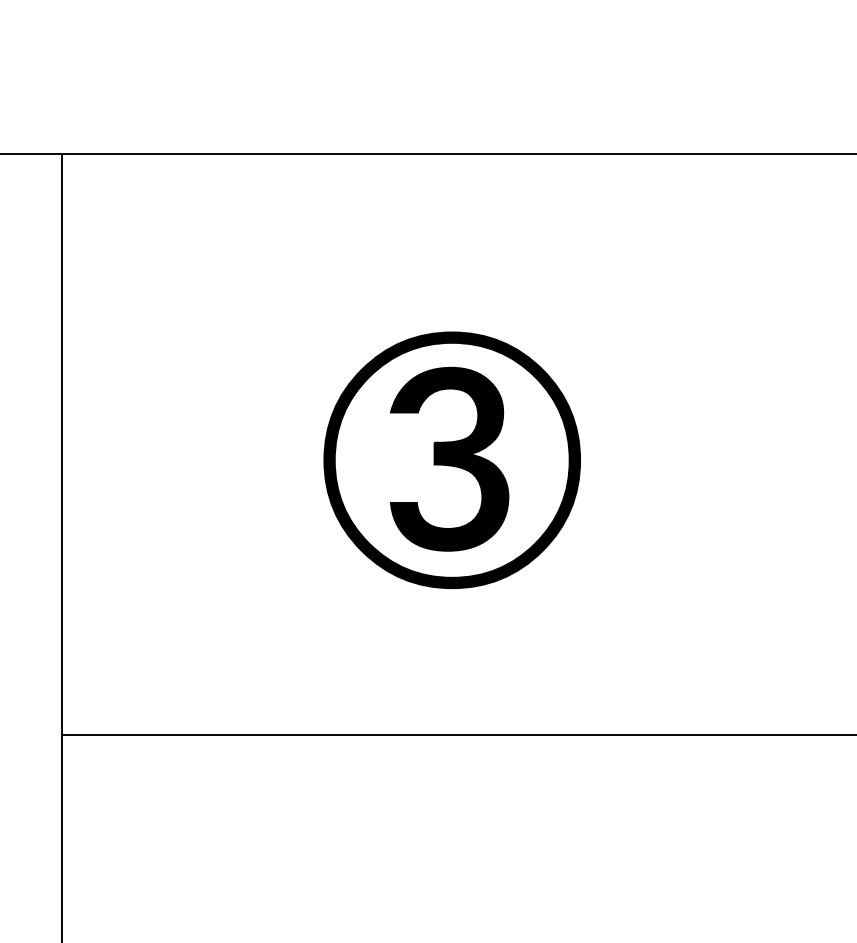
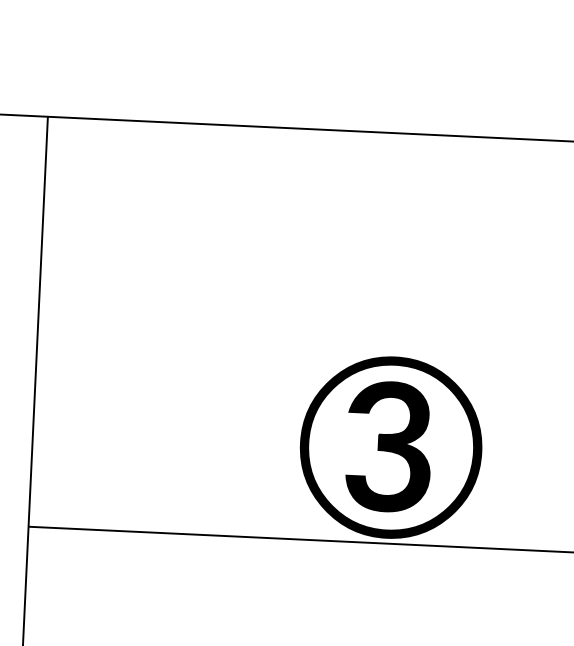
part: (451, 460) -> (390, 447), moved

